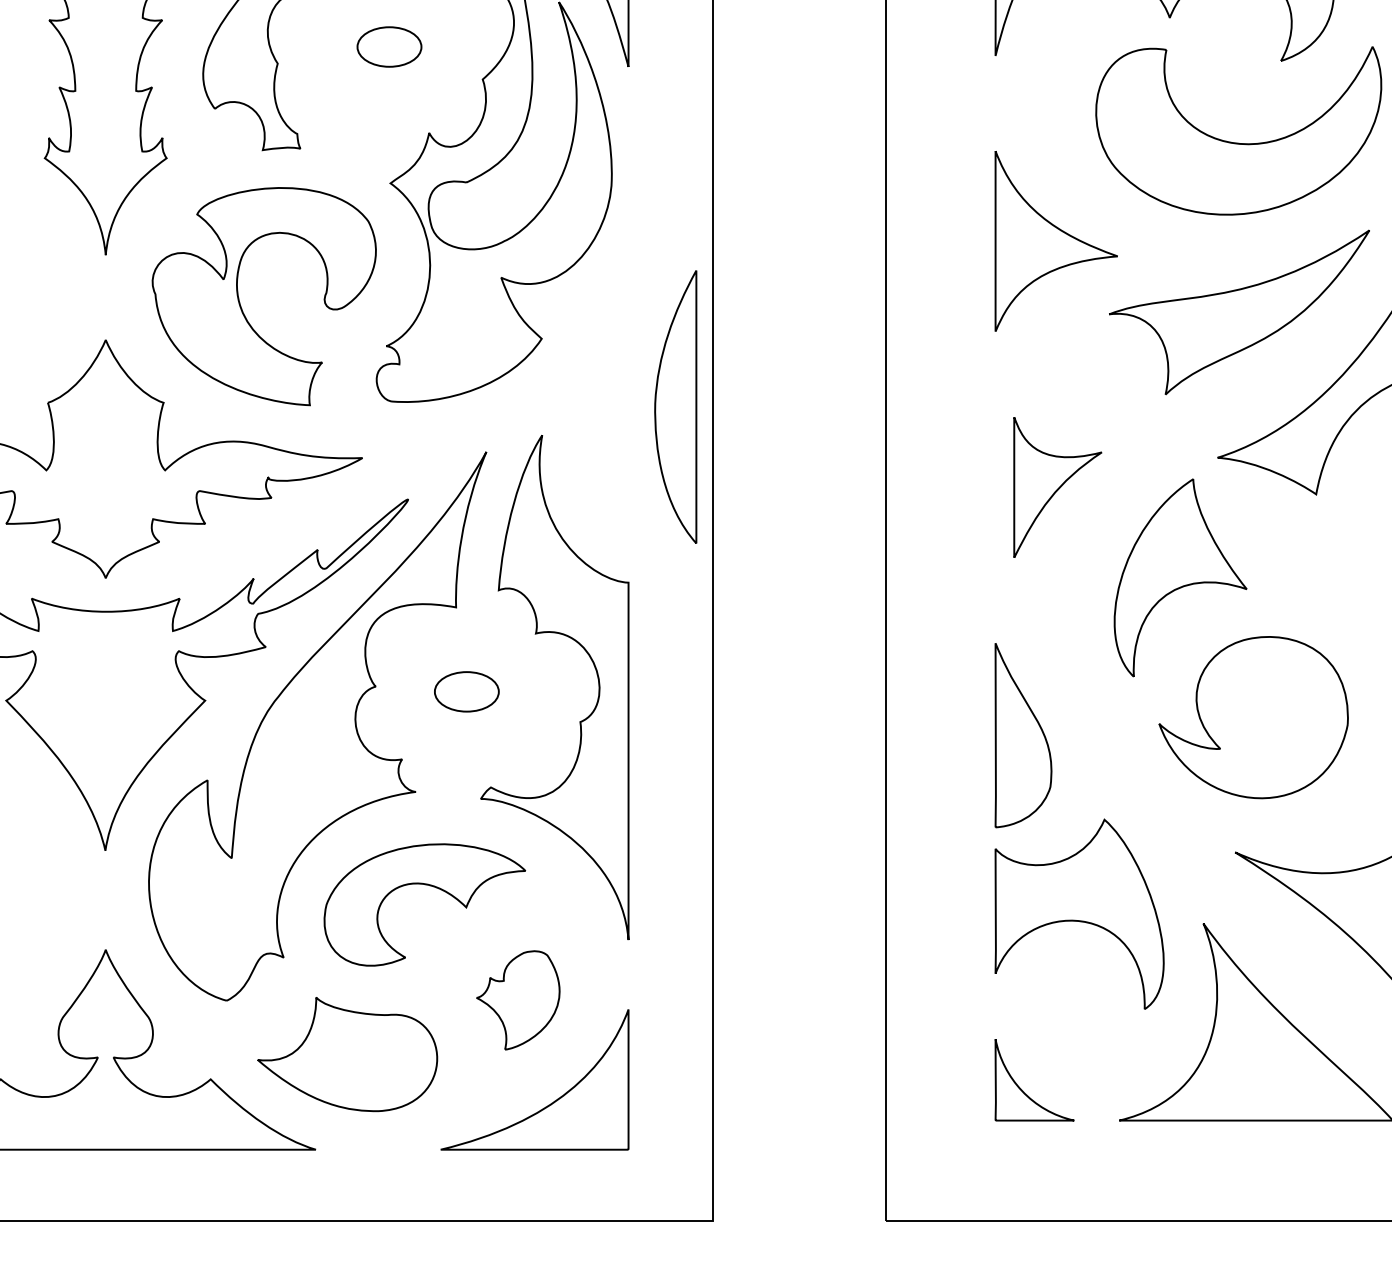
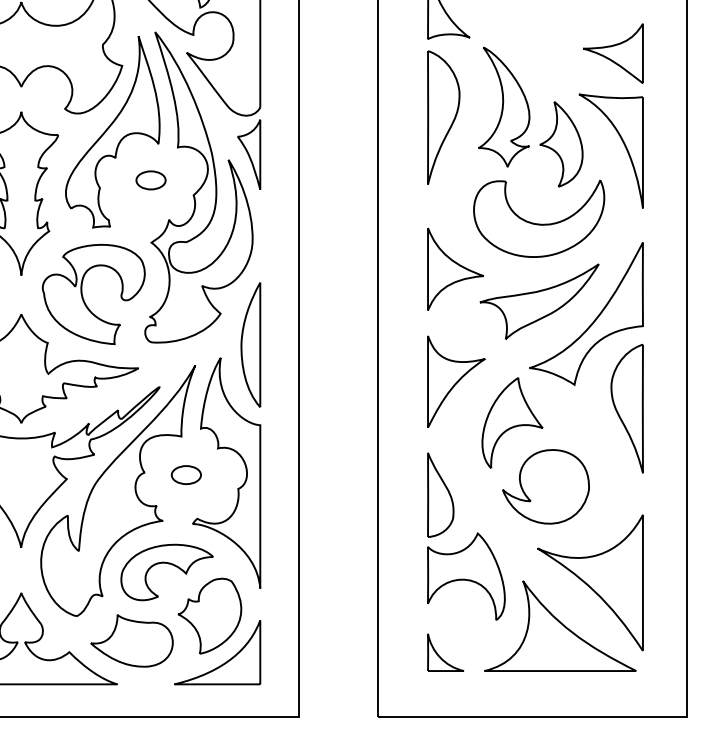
part: (674, 406) -> (250, 344), moved
part: (1057, 487) -> (456, 381), size x1.43
part: (517, 999) -> (209, 615), size x1.67

